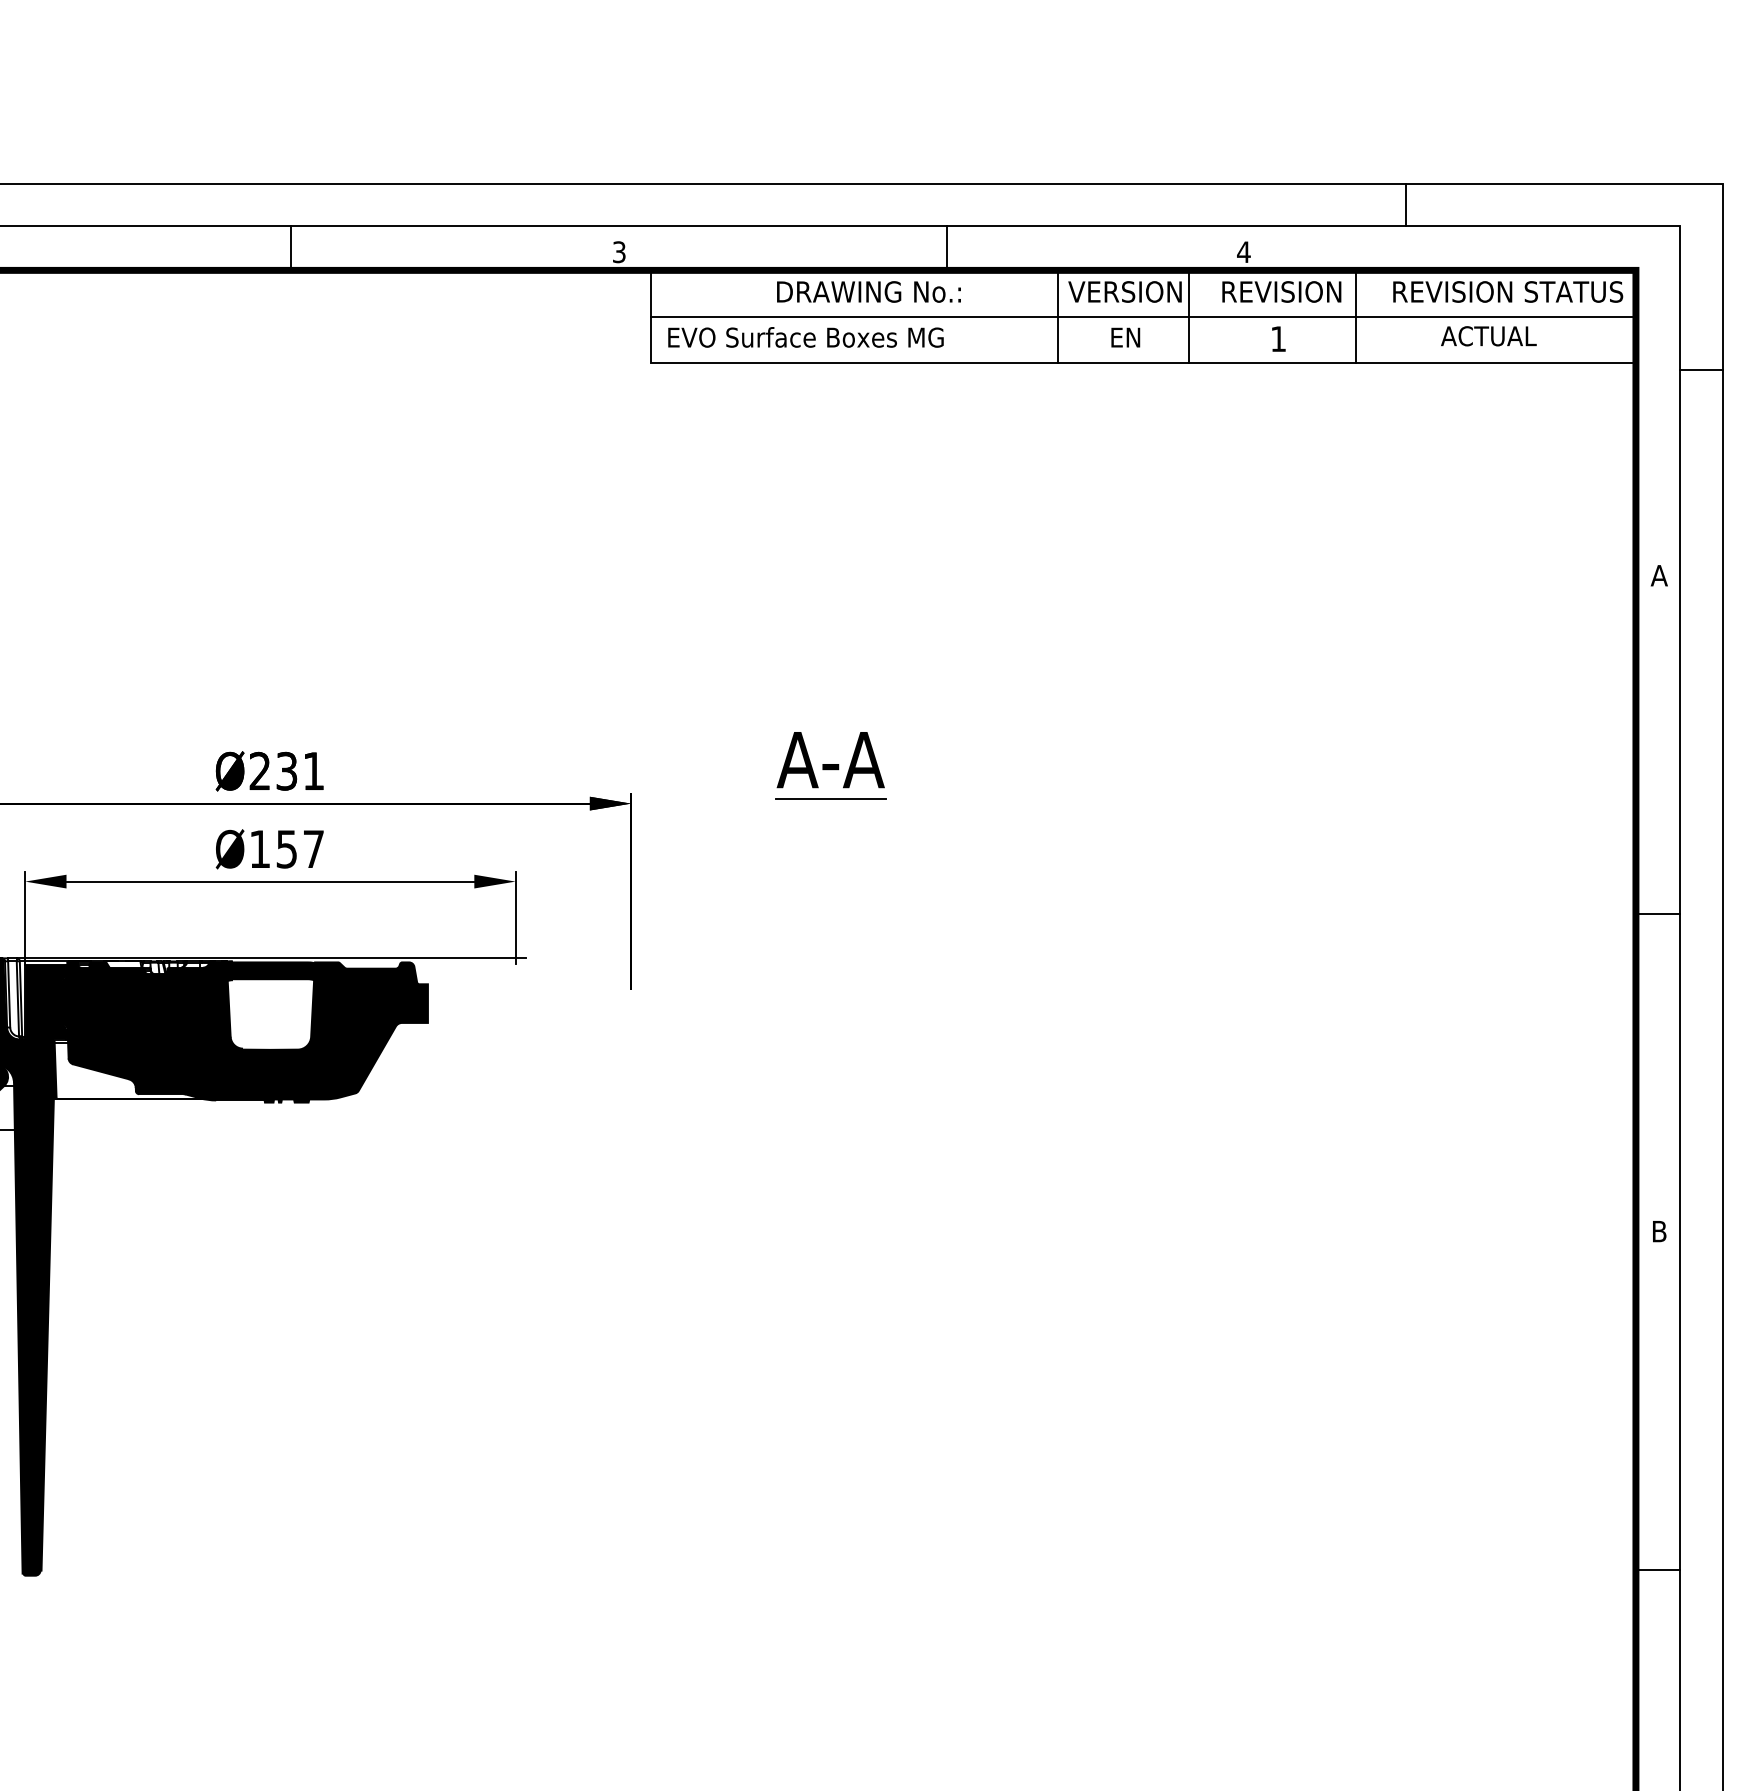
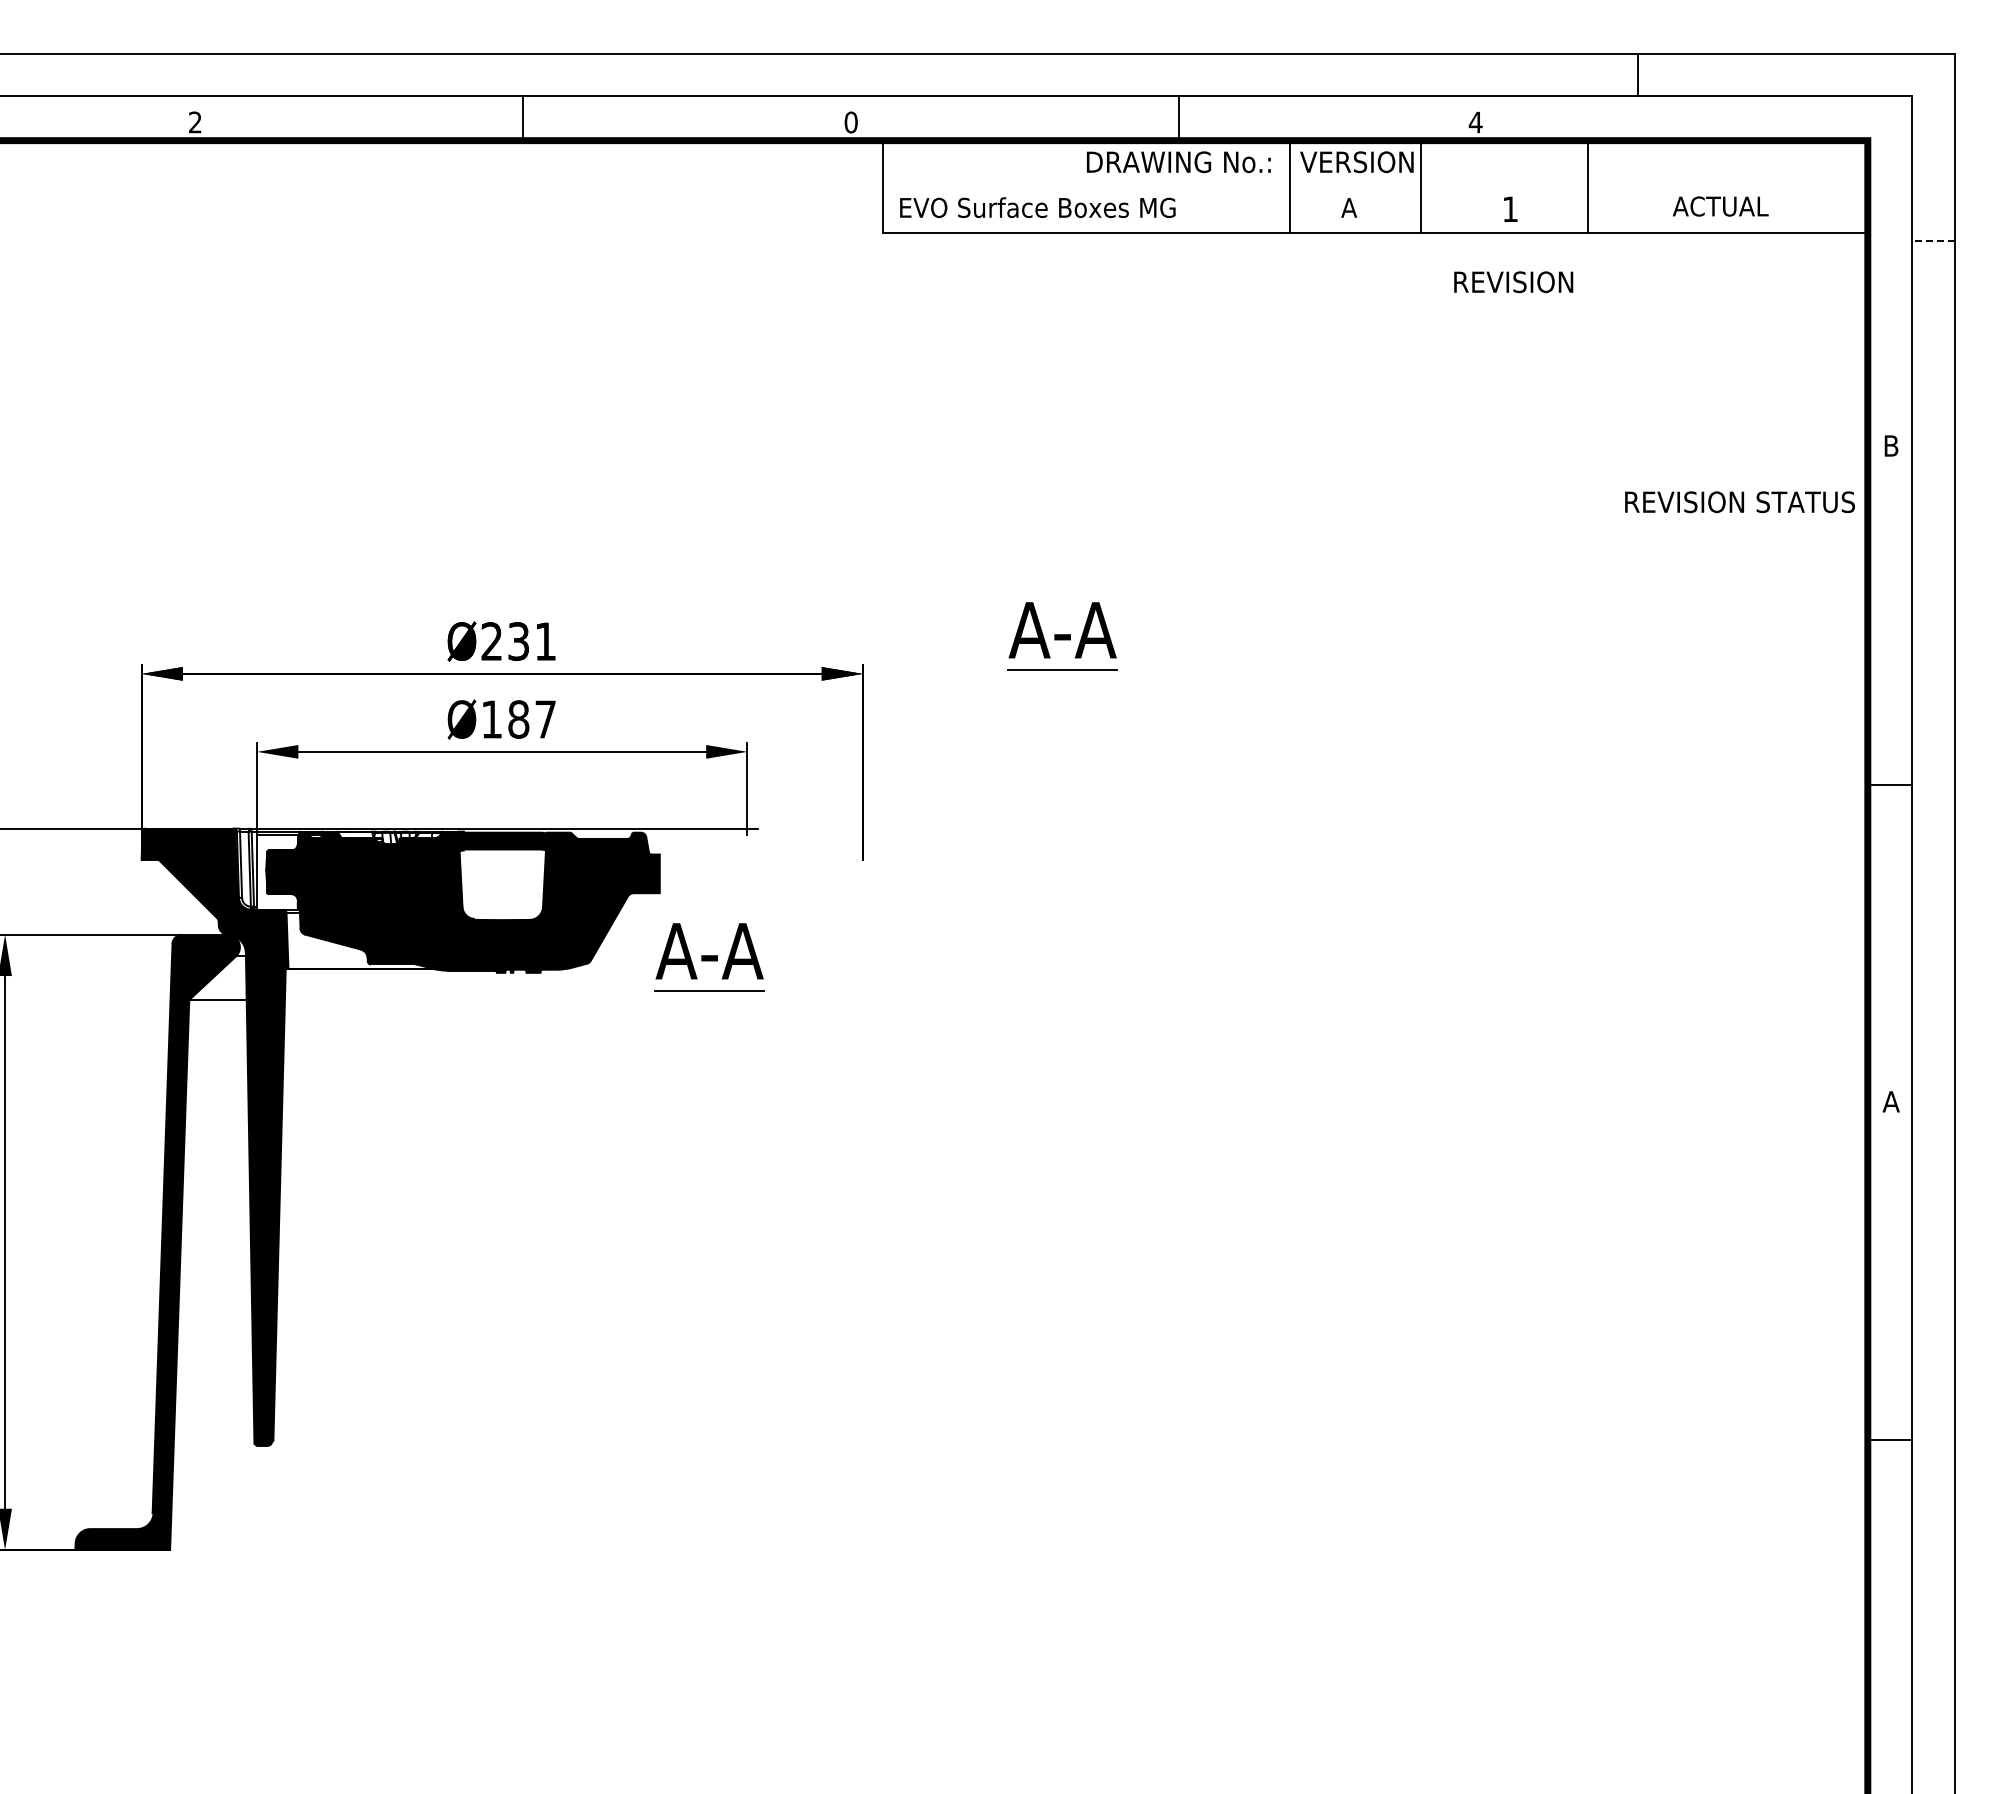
text: (618, 252) -> (850, 122), 3 -> 0
text: (868, 292) -> (1178, 162), moved
text: (1281, 292) -> (1513, 282), moved
text: (1507, 292) -> (1739, 502), moved
line: (1142, 317) -> (1374, 187), removed
text: (1124, 337) -> (1356, 207), EN -> A
line: (1700, 370) -> (1932, 240), solid -> dashed
text: (1658, 575) -> (1890, 445), A -> B
text: (286, 849) -> (518, 719), Ø157 -> Ø187
fill: (45, 1001) -> (277, 871), removed
part: (477, 1087) -> (709, 957), added
text: (1658, 1231) -> (1890, 1101), B -> A

